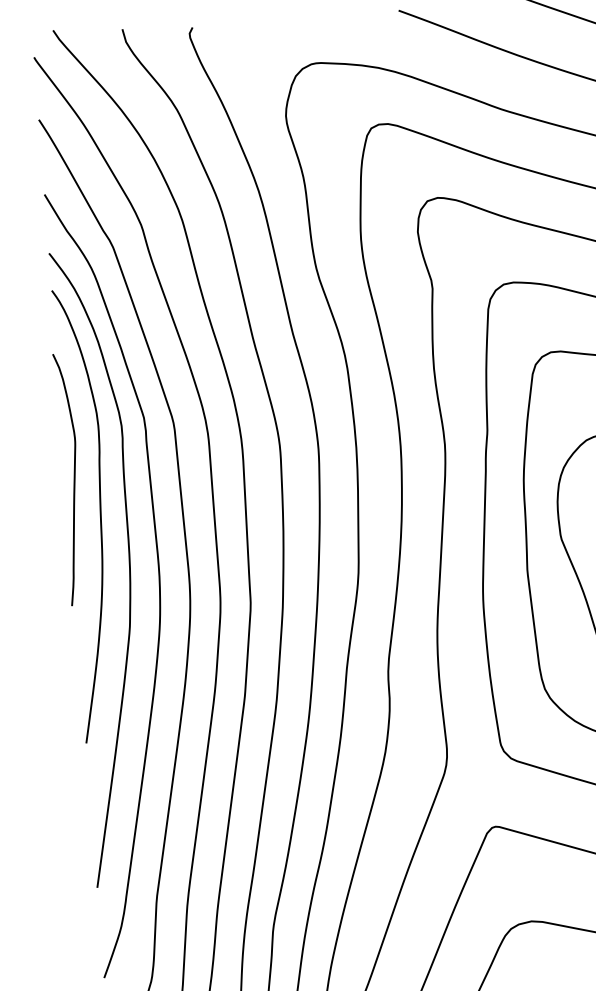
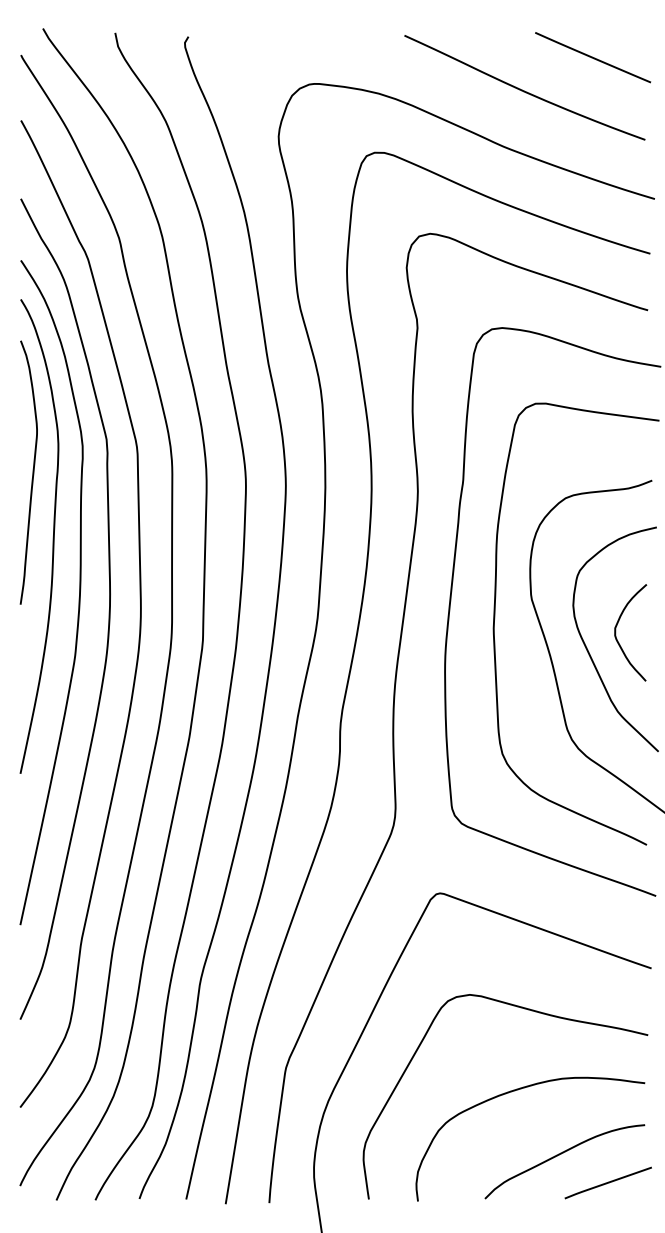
curve: (73, 479) -> (32, 472), moved

